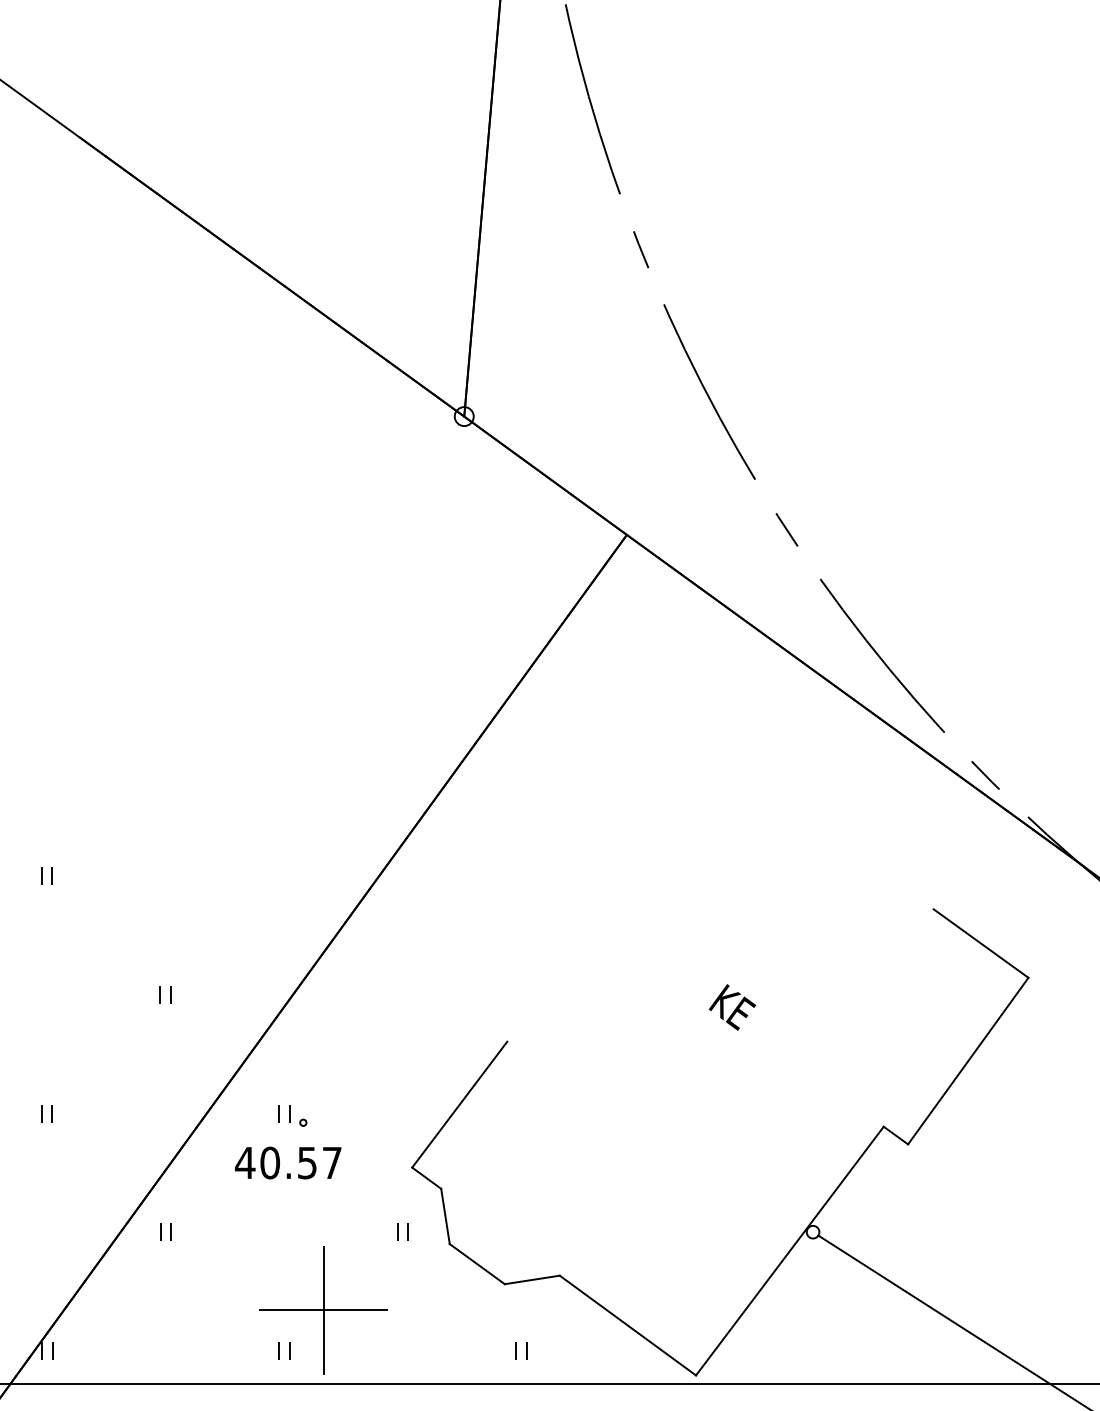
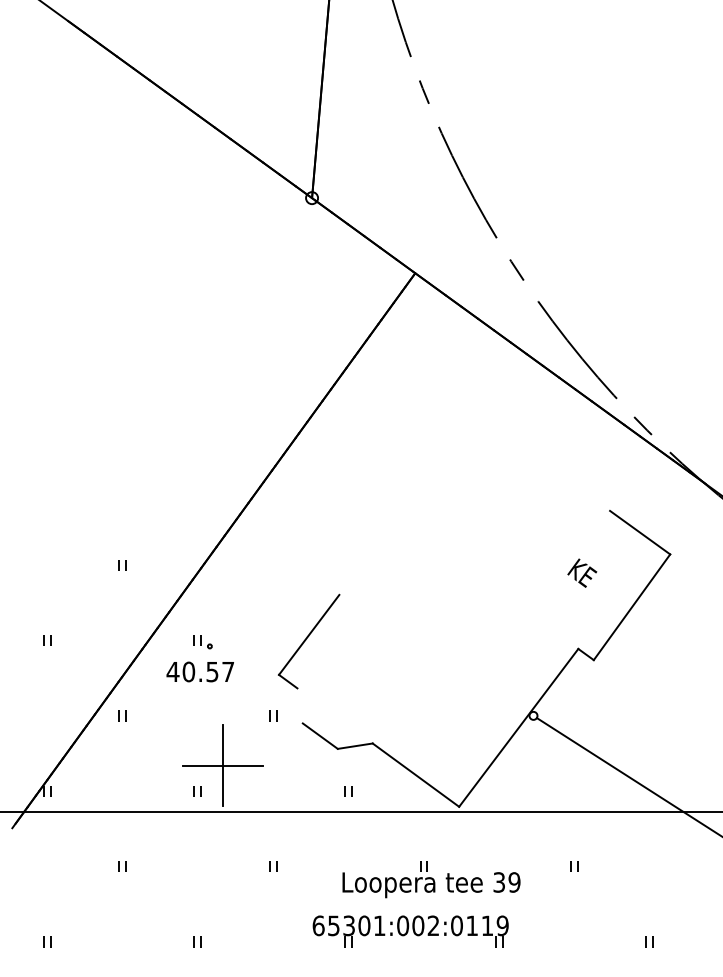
part: (47, 875) -> (47, 489), removed
text: (732, 1006) -> (582, 572), moved
line: (444, 1215) -> (299, 705), removed

